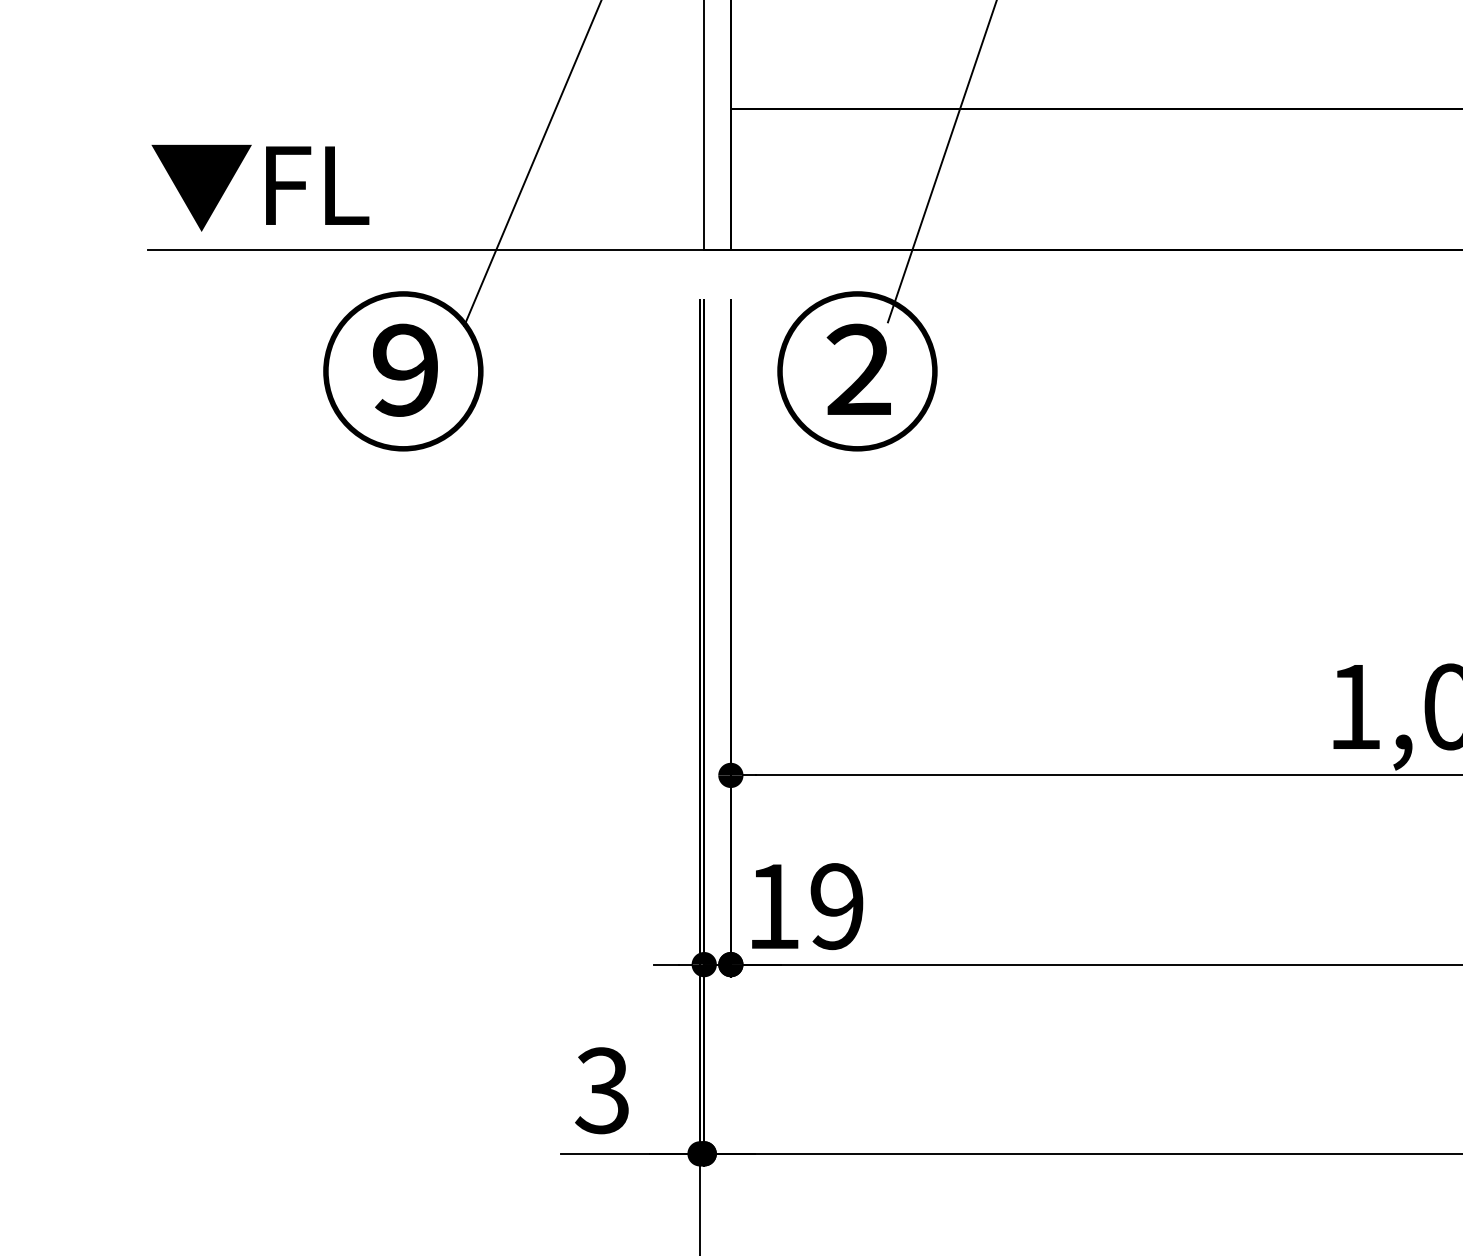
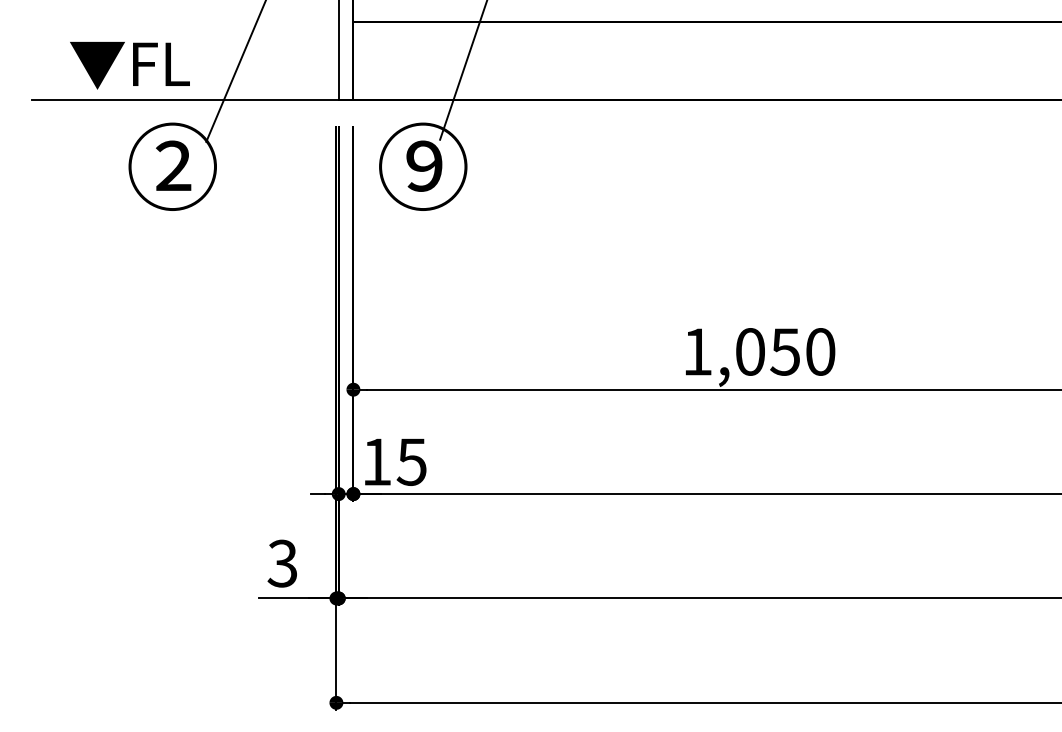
text: (259, 187) -> (129, 65), moved
text: (404, 370) -> (173, 166), ⑨ -> ②
text: (859, 370) -> (424, 166), ② -> ⑨
text: (836, 905) -> (411, 461), 19 -> 15

